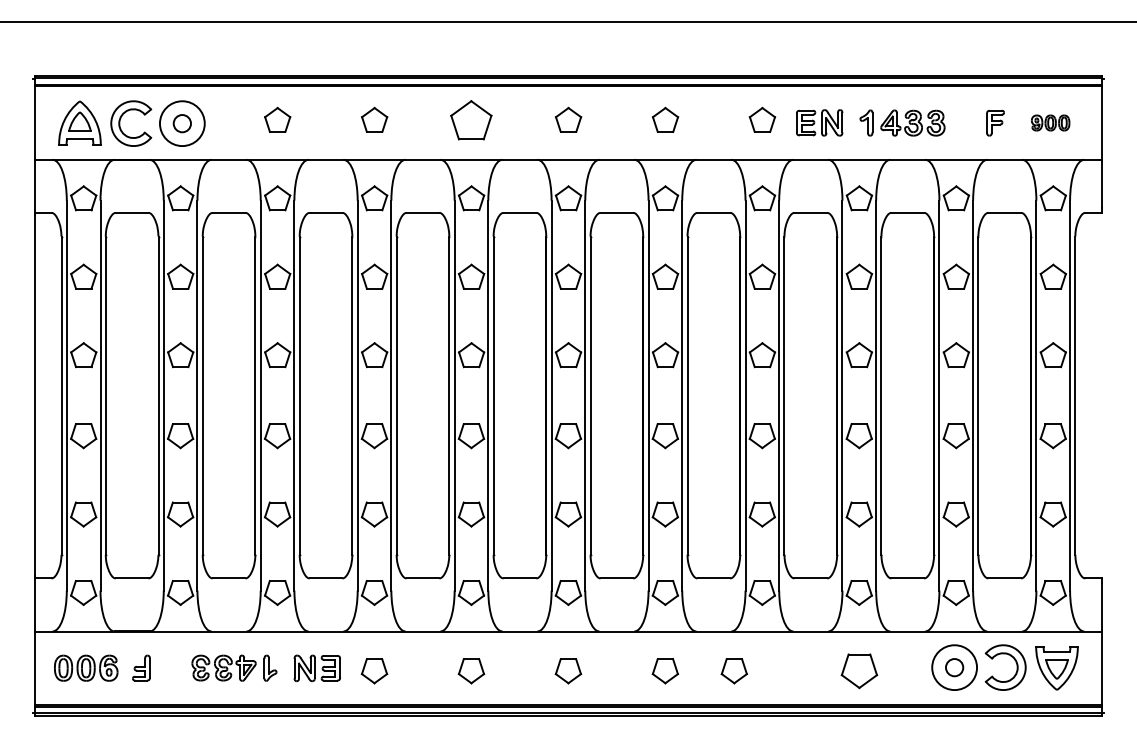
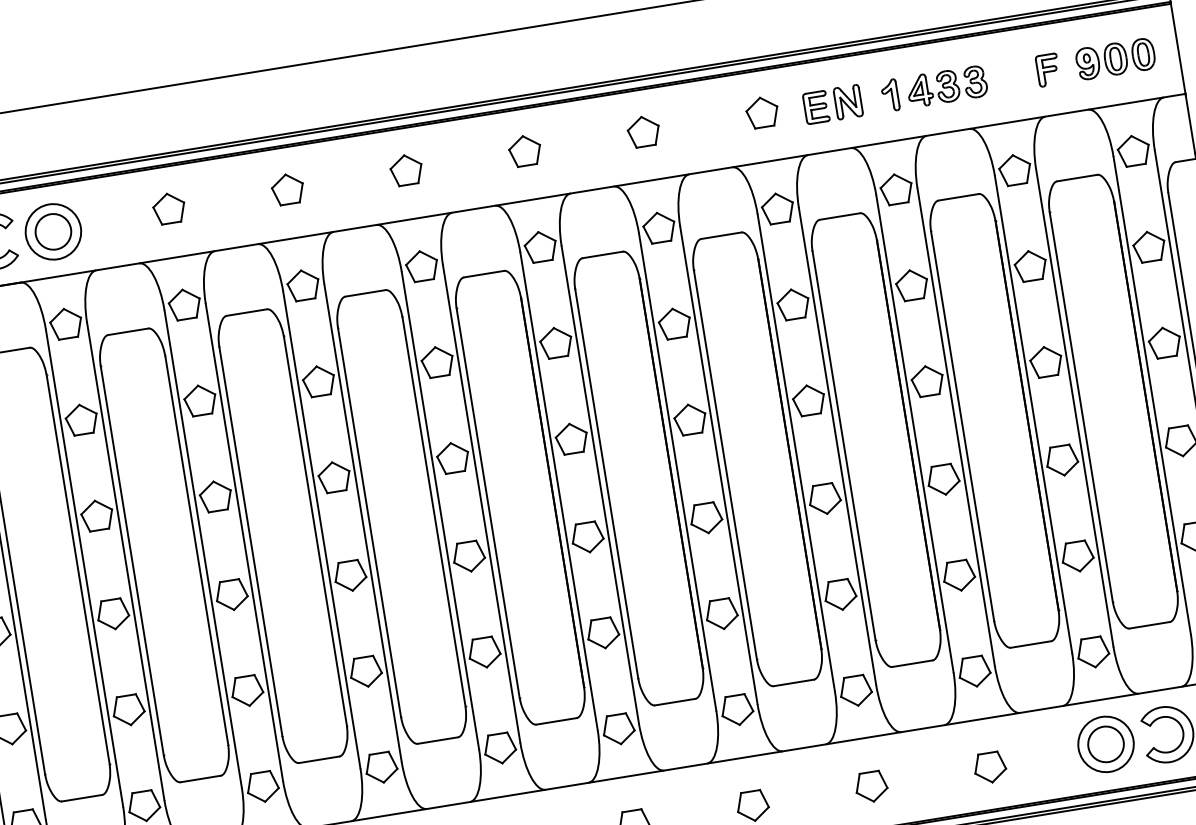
part: (471, 119) -> (406, 169), size x0.62
part: (1050, 122) -> (1115, 58), size x1.67
circle: (181, 123) -> (52, 231), size x1.67
circle: (954, 667) -> (1105, 744), size x1.67
part: (733, 671) -> (870, 787), moved
part: (858, 671) -> (989, 768), size x0.71

